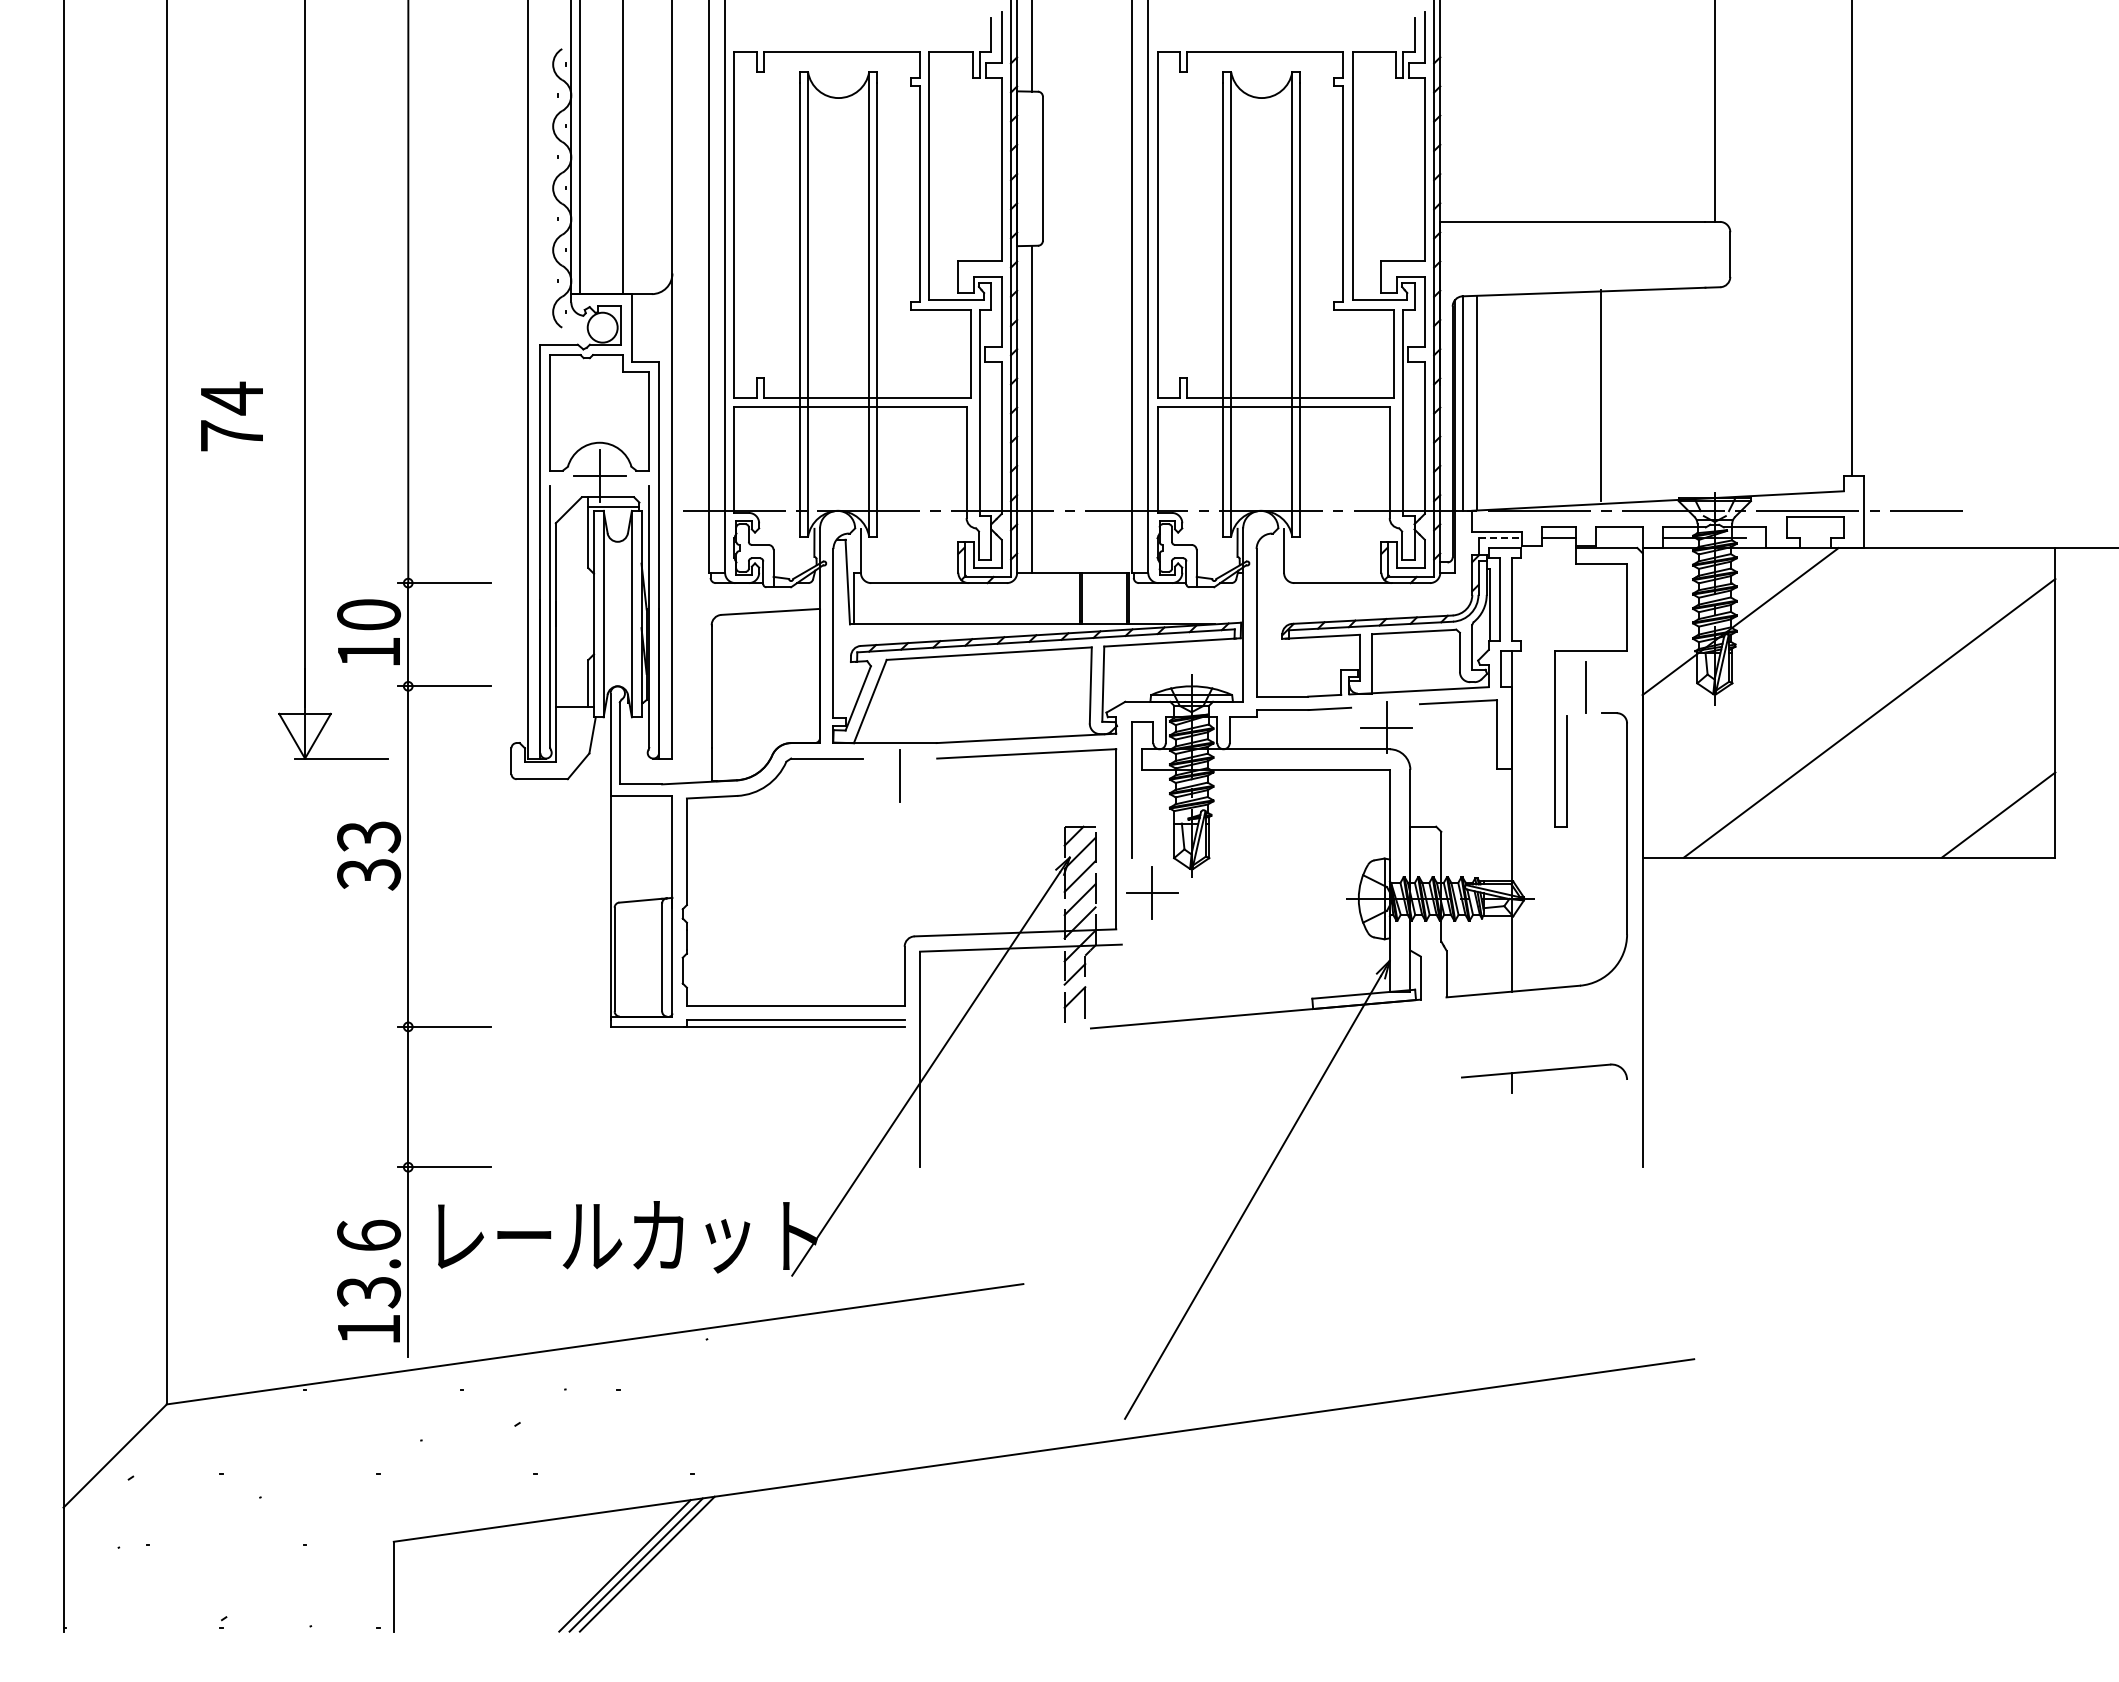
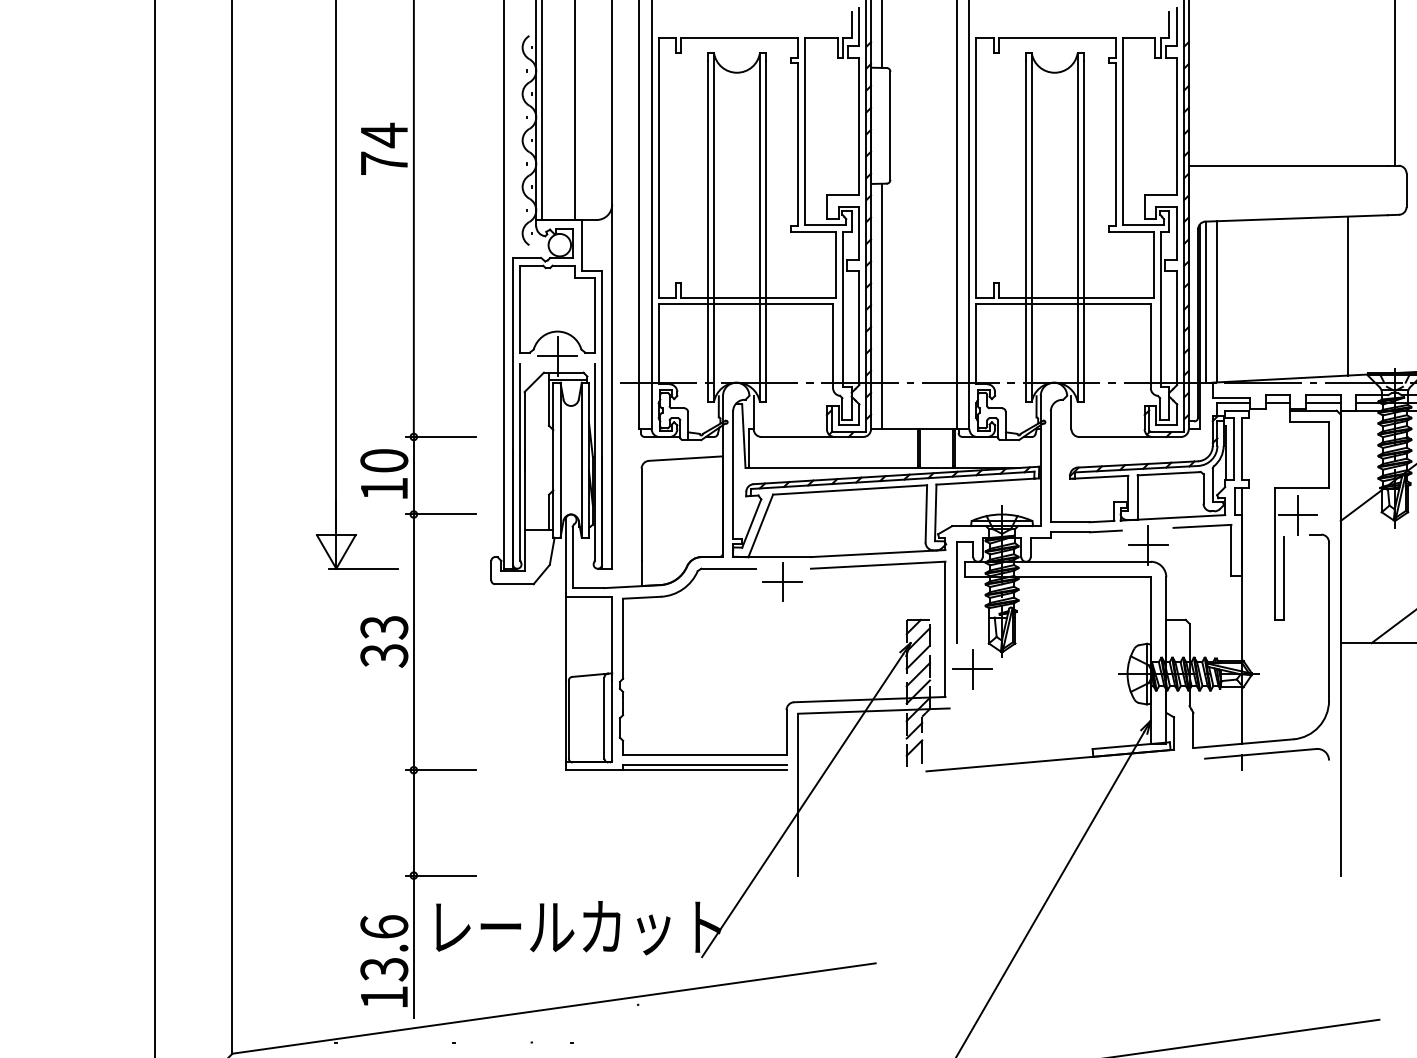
line: (1600, 395) -> (1348, 296), moved
text: (231, 416) -> (383, 148), moved
line: (1500, 537) -> (1233, 402), dashed -> solid
line: (1619, 537) -> (1323, 402), added
line: (1585, 687) -> (1297, 515), added
line: (899, 776) -> (782, 582), added
part: (1544, 1071) -> (1267, 754), moved

